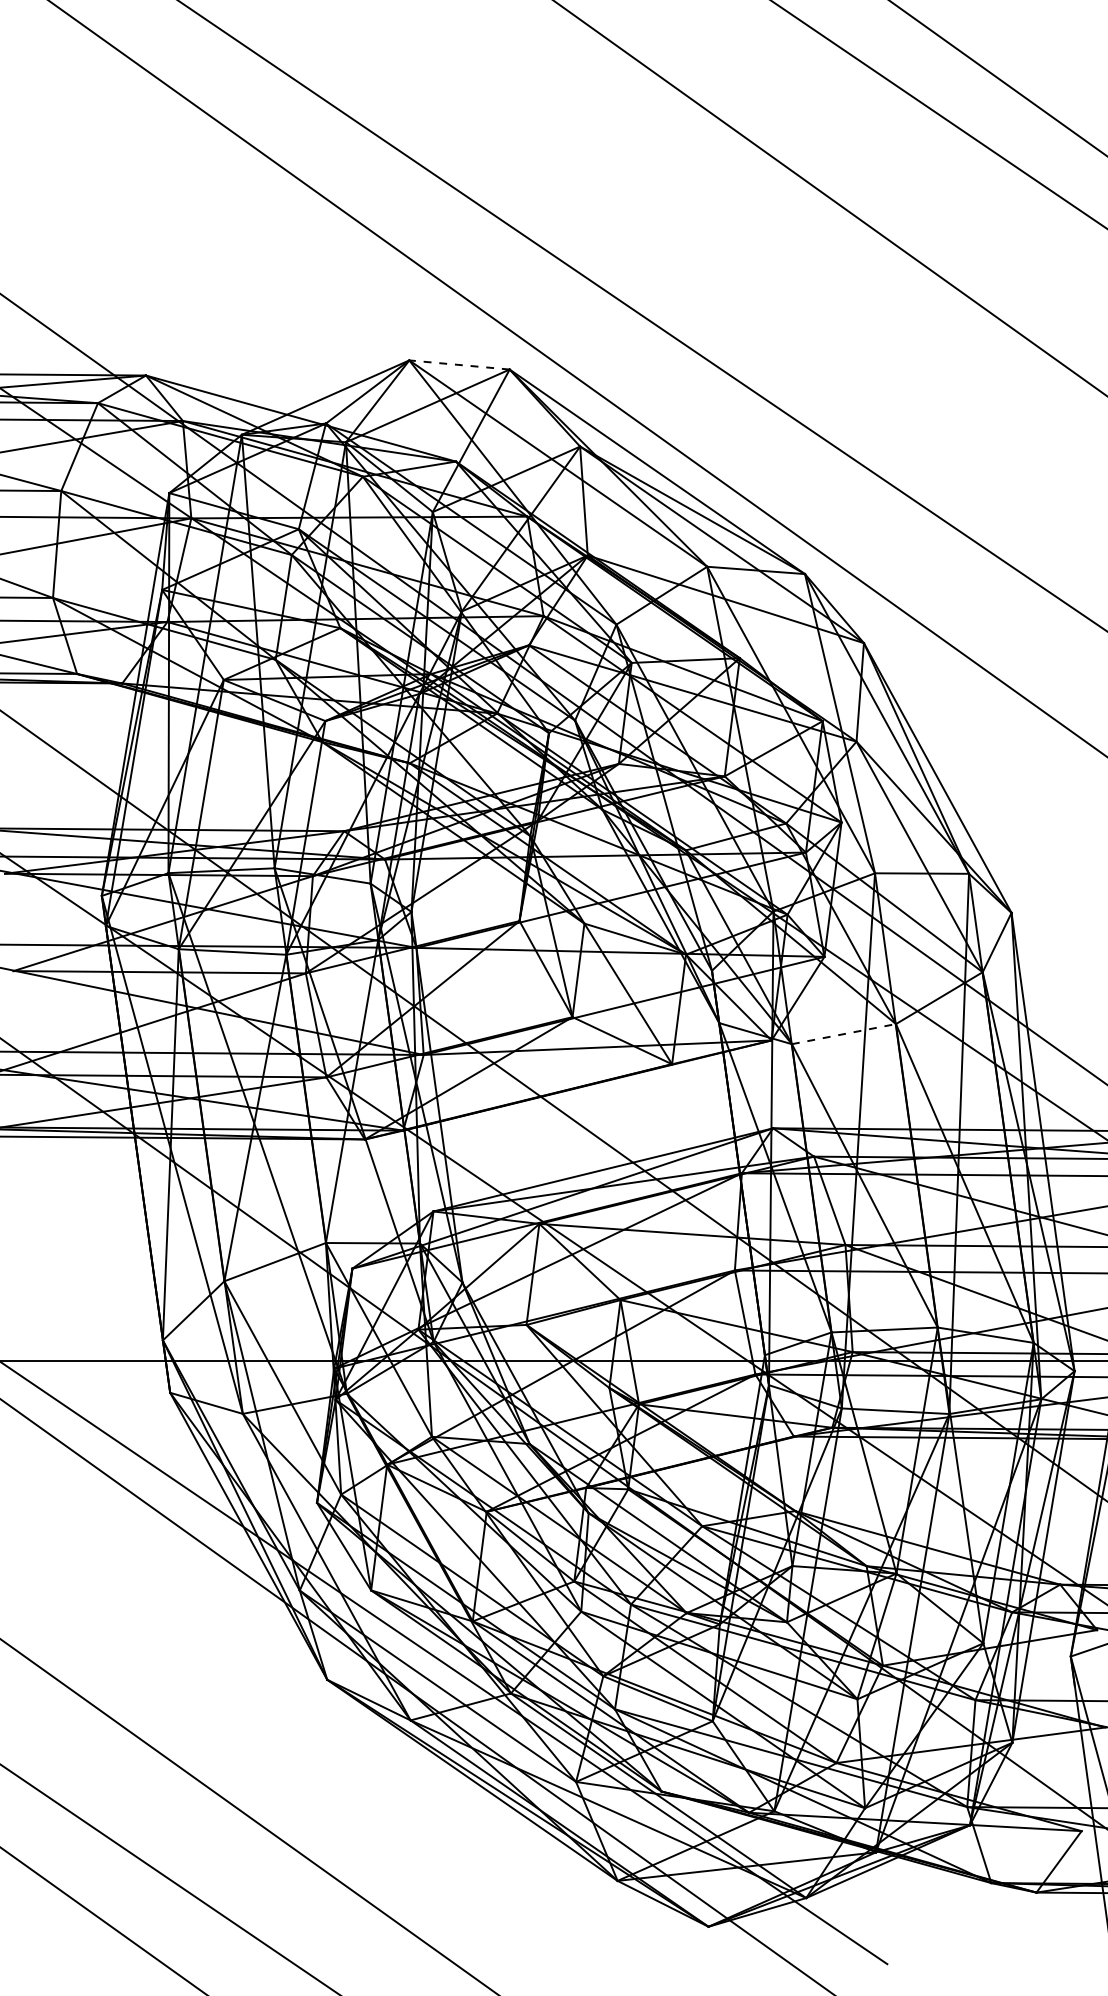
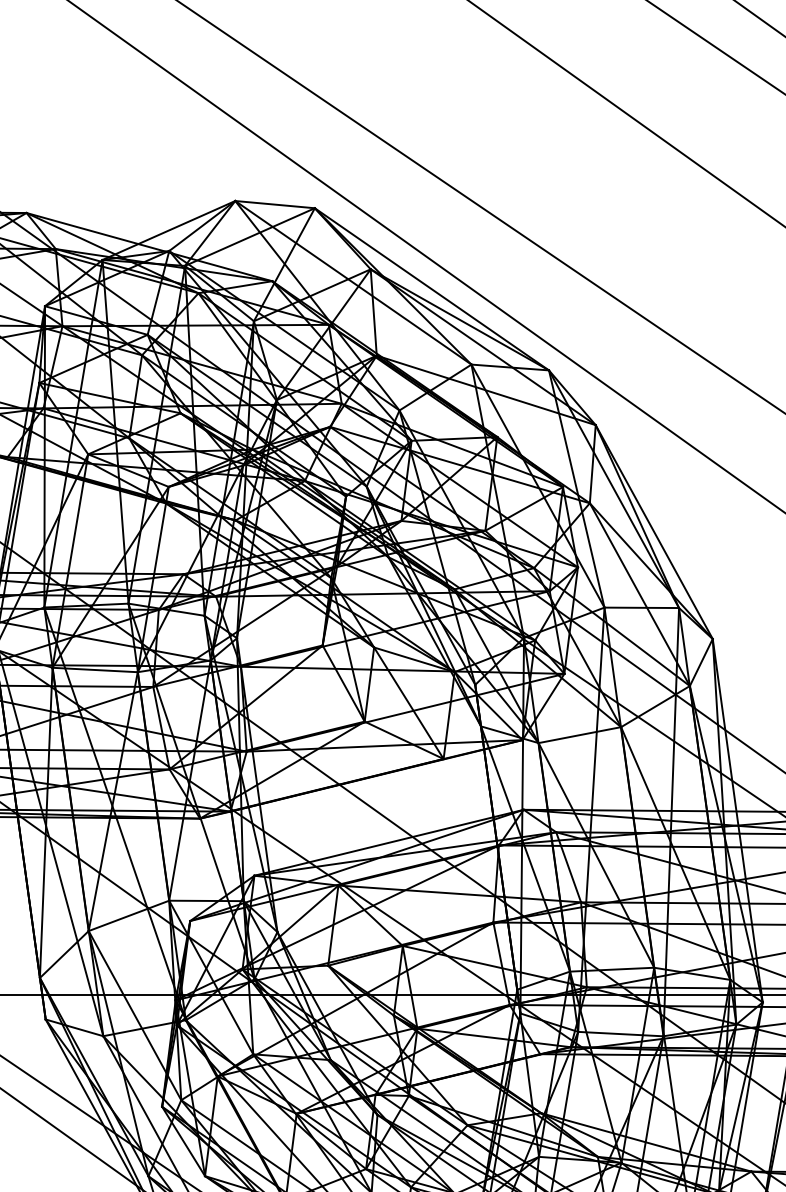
line: (459, 364) -> (275, 204), dashed -> solid
line: (843, 1034) -> (579, 735), dashed -> solid

